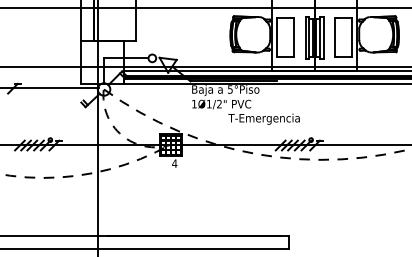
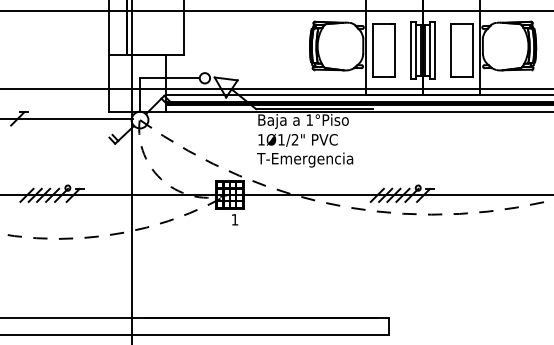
text: (230, 89) -> (309, 119), 5°Piso -> 1°Piso
text: (264, 118) -> (305, 159), moved
text: (174, 163) -> (234, 219), 4 -> 1

